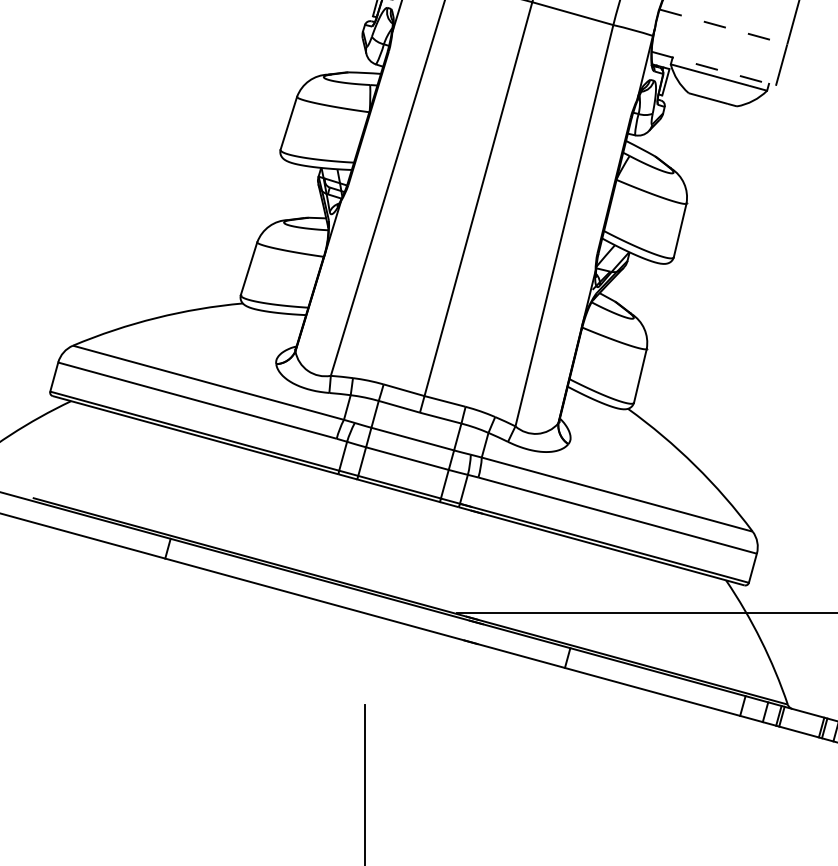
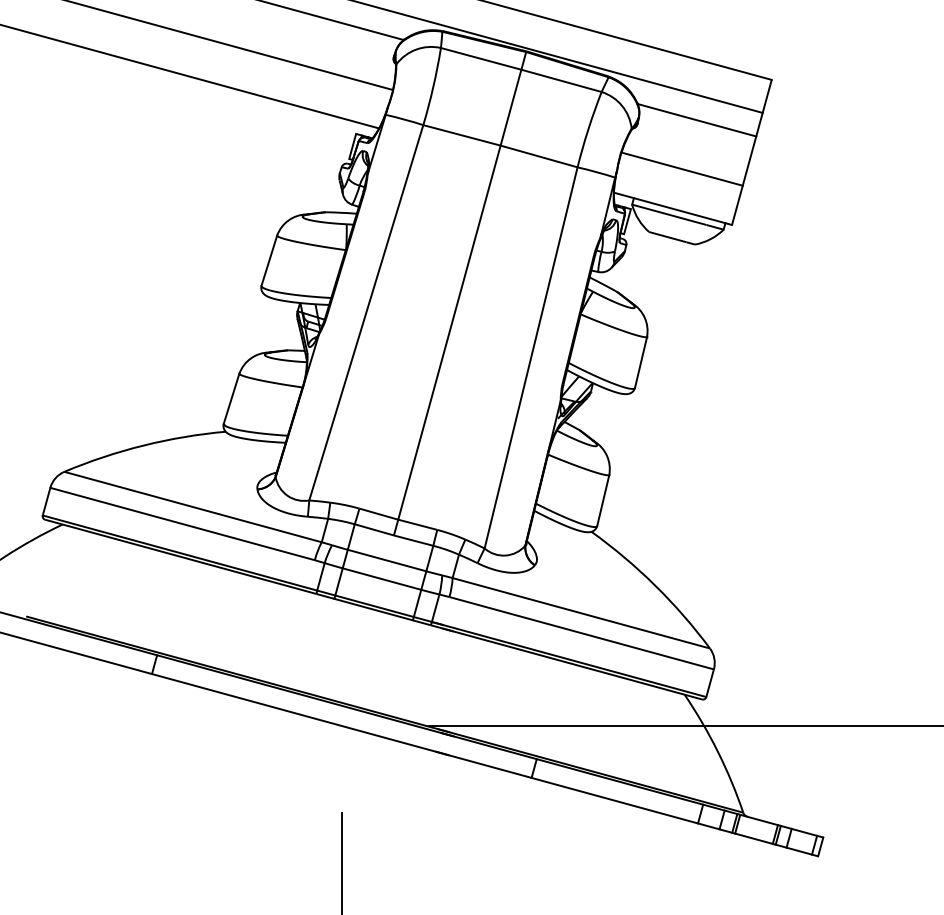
line: (723, 27) -> (682, 169), dashed -> solid
line: (714, 68) -> (673, 208), dashed -> solid

